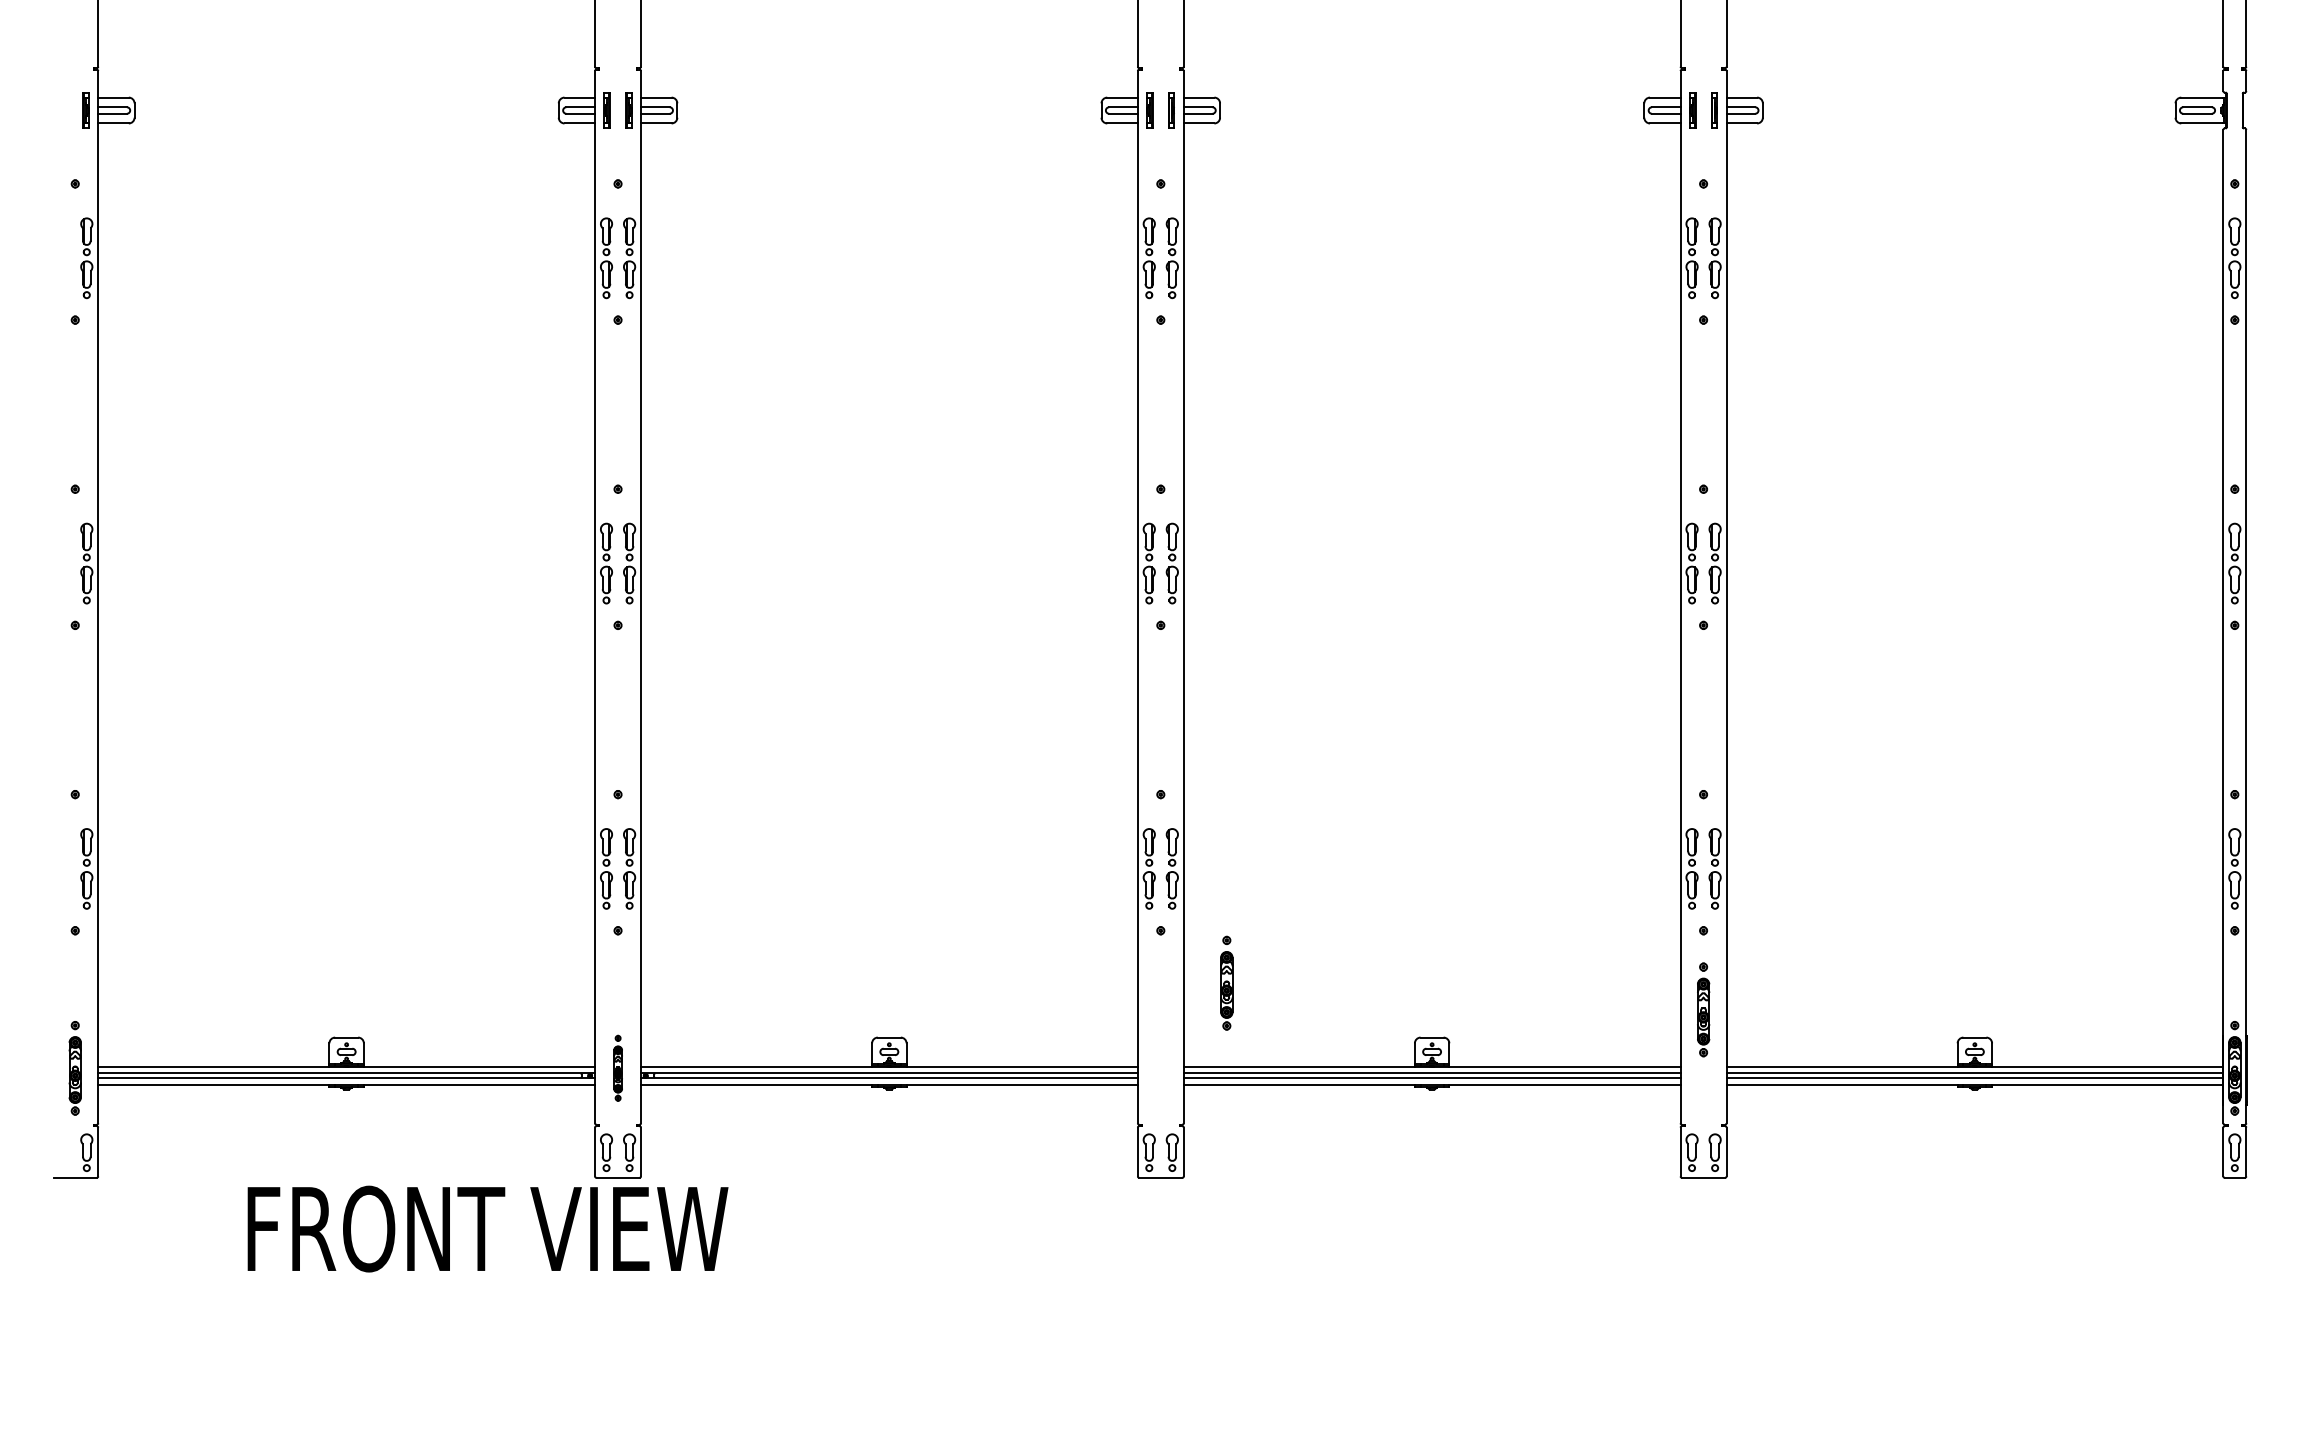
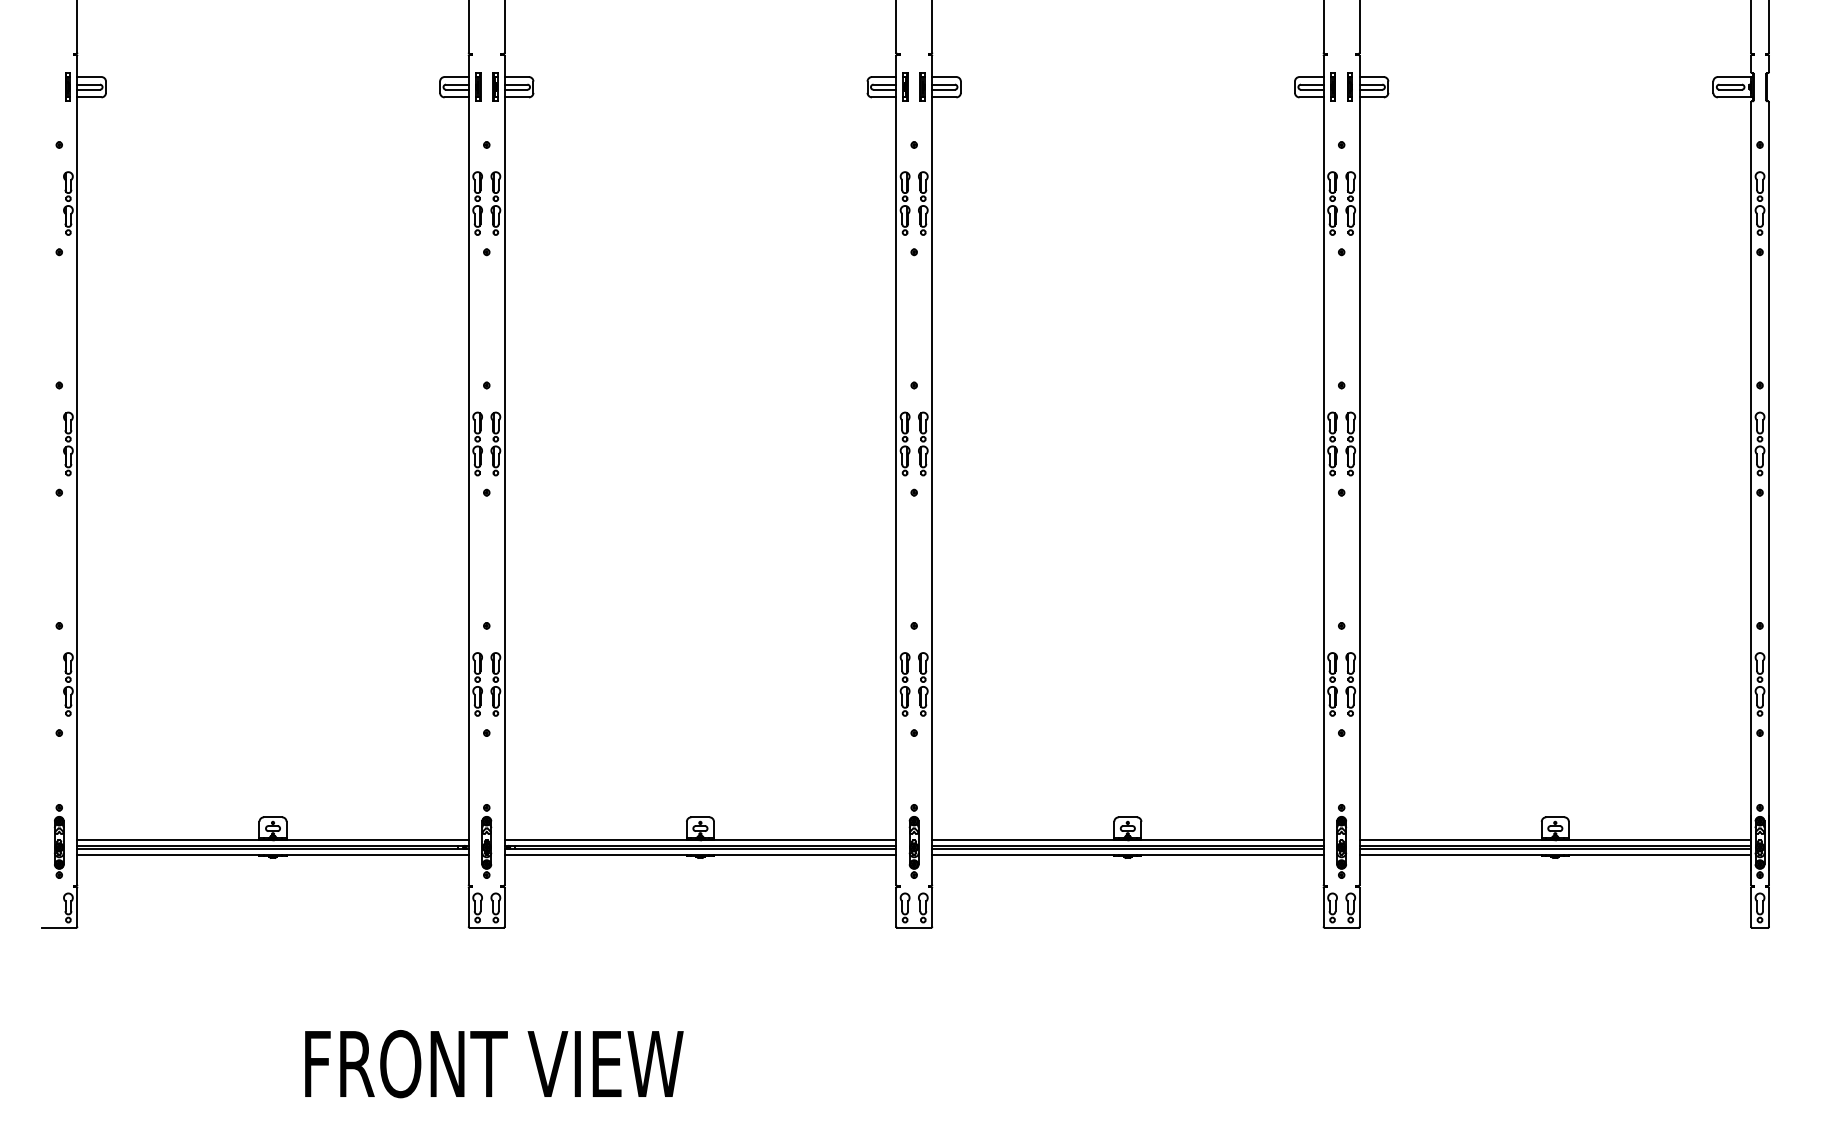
part: (1225, 983) -> (913, 841), moved
part: (1703, 1009) -> (1341, 841), moved
part: (617, 1068) -> (486, 841), size x1.43
text: (488, 1229) -> (494, 1064), moved

